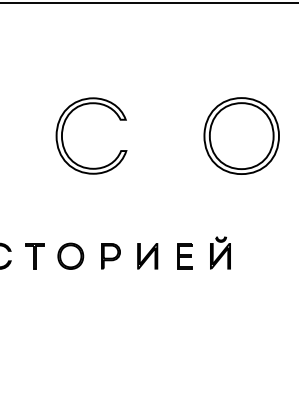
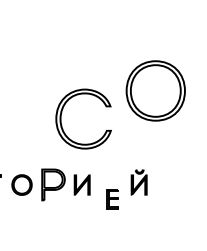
part: (63, 131) -> (61, 115), moved
part: (110, 256) -> (53, 185), size x1.6
part: (184, 256) -> (112, 199), moved

